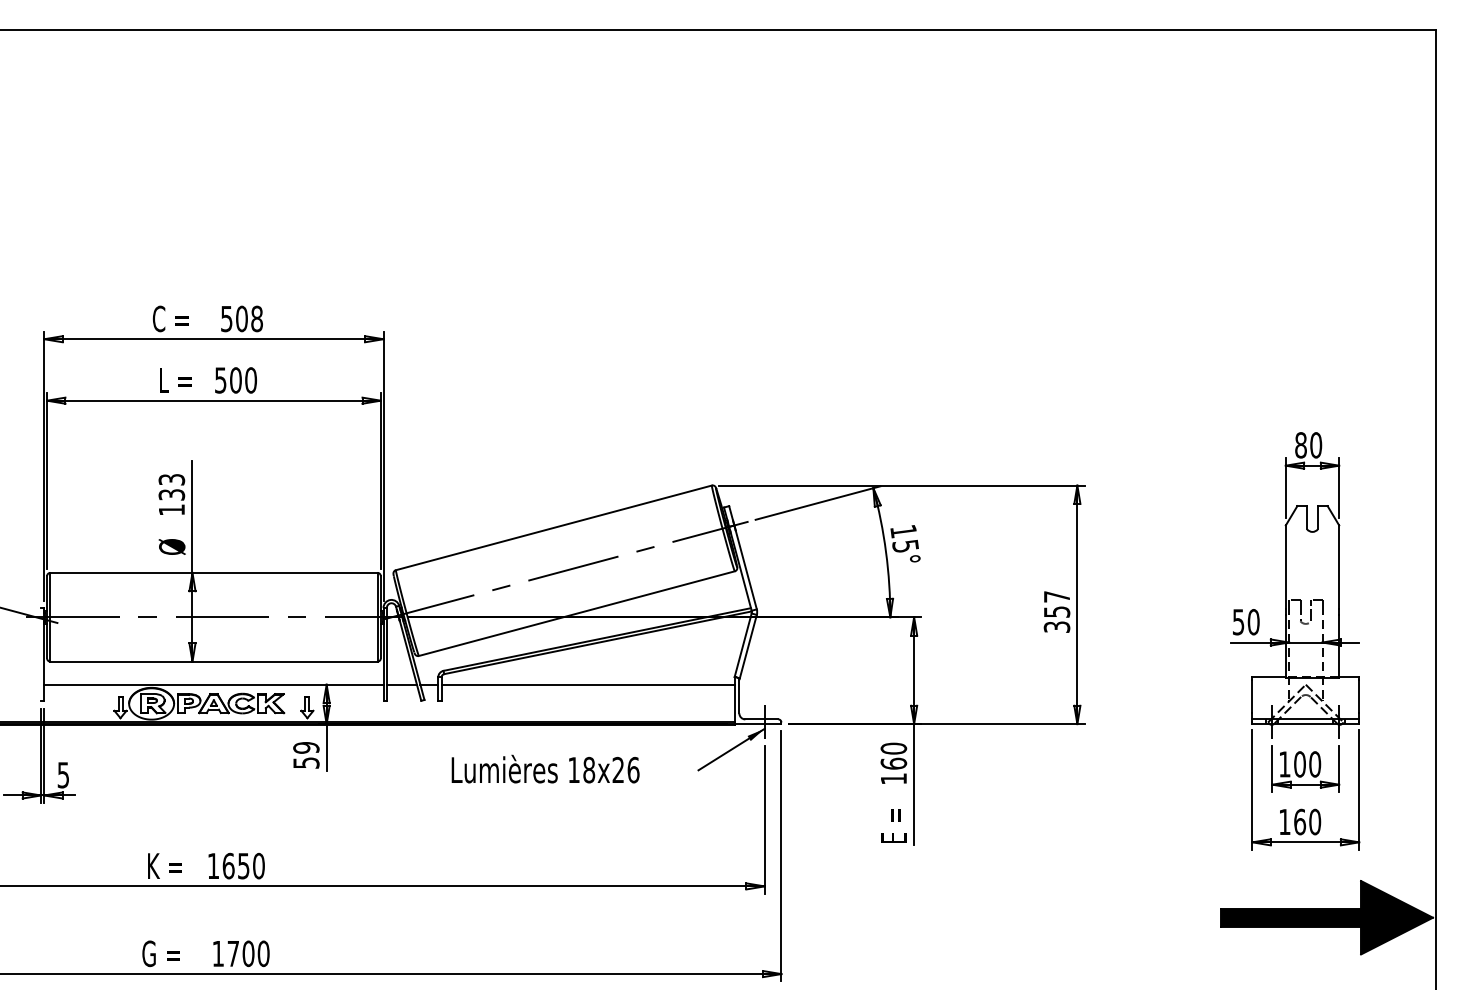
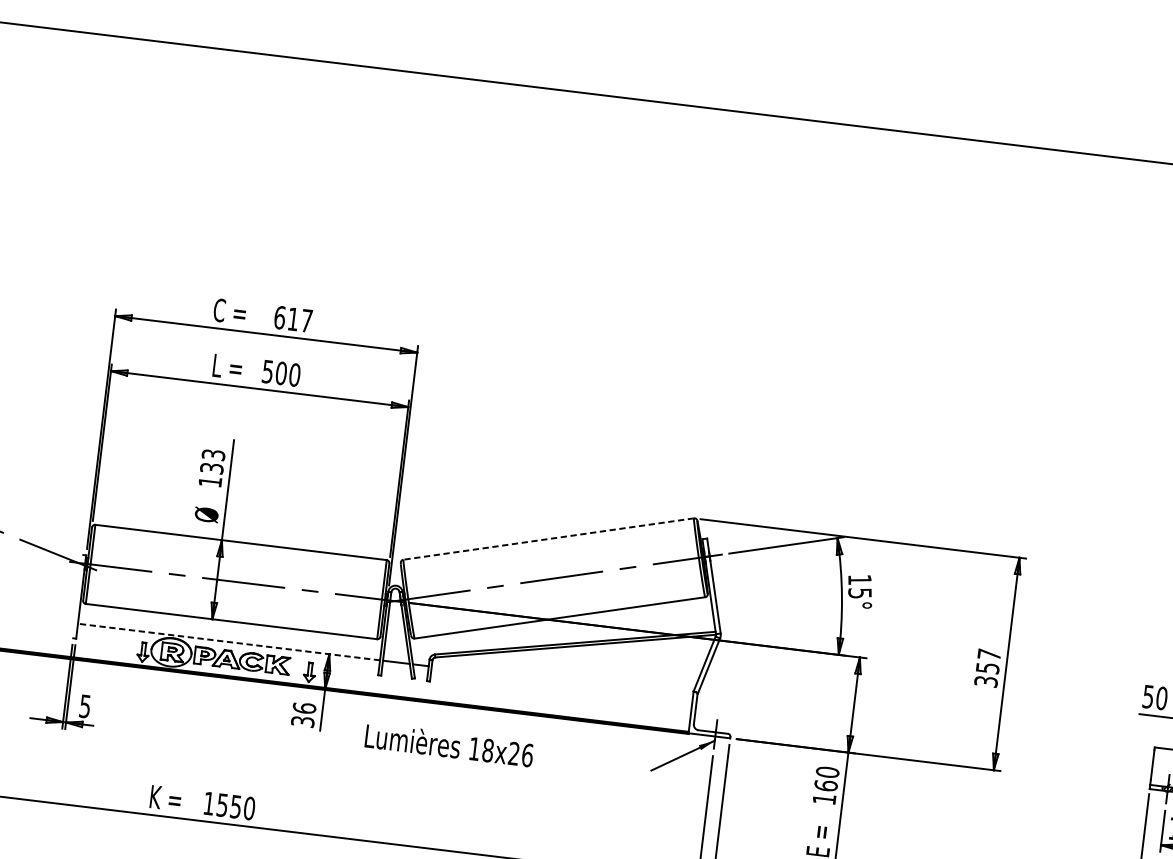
text: (241, 318) -> (293, 318), 508 -> 617
line: (553, 527) -> (548, 538), solid -> dashed
line: (213, 684) -> (228, 641), solid -> dashed
line: (587, 684) -> (561, 682), removed
text: (306, 754) -> (303, 714), 59 -> 36
text: (545, 768) -> (449, 744), moved
text: (228, 865) -> (222, 804), 1650 -> 1550

